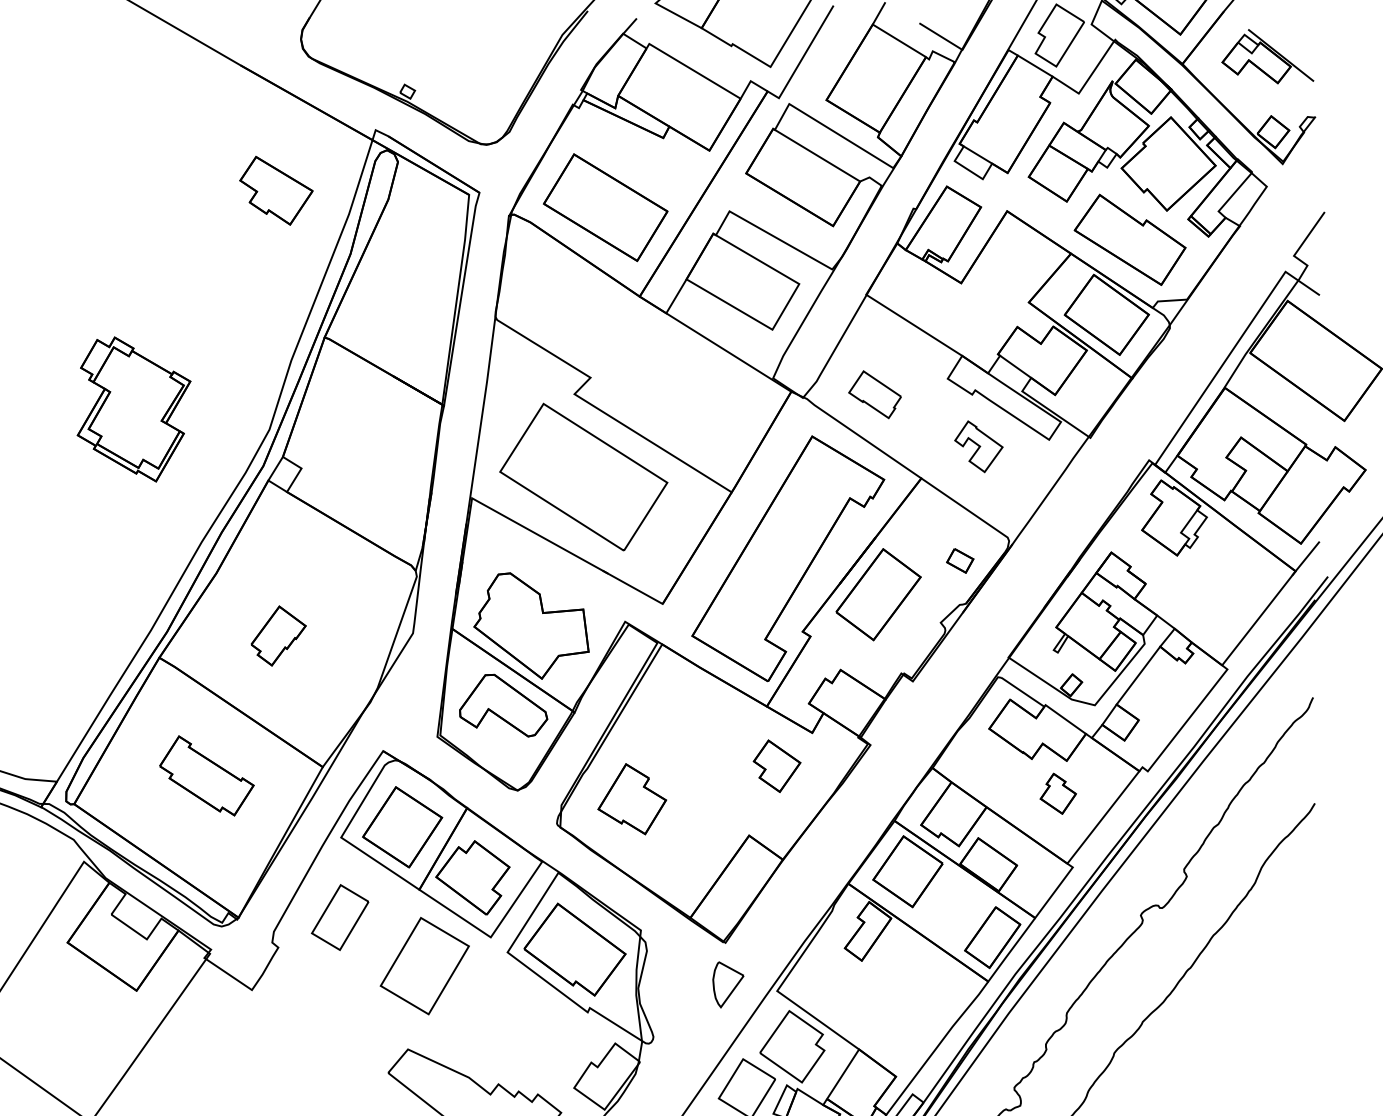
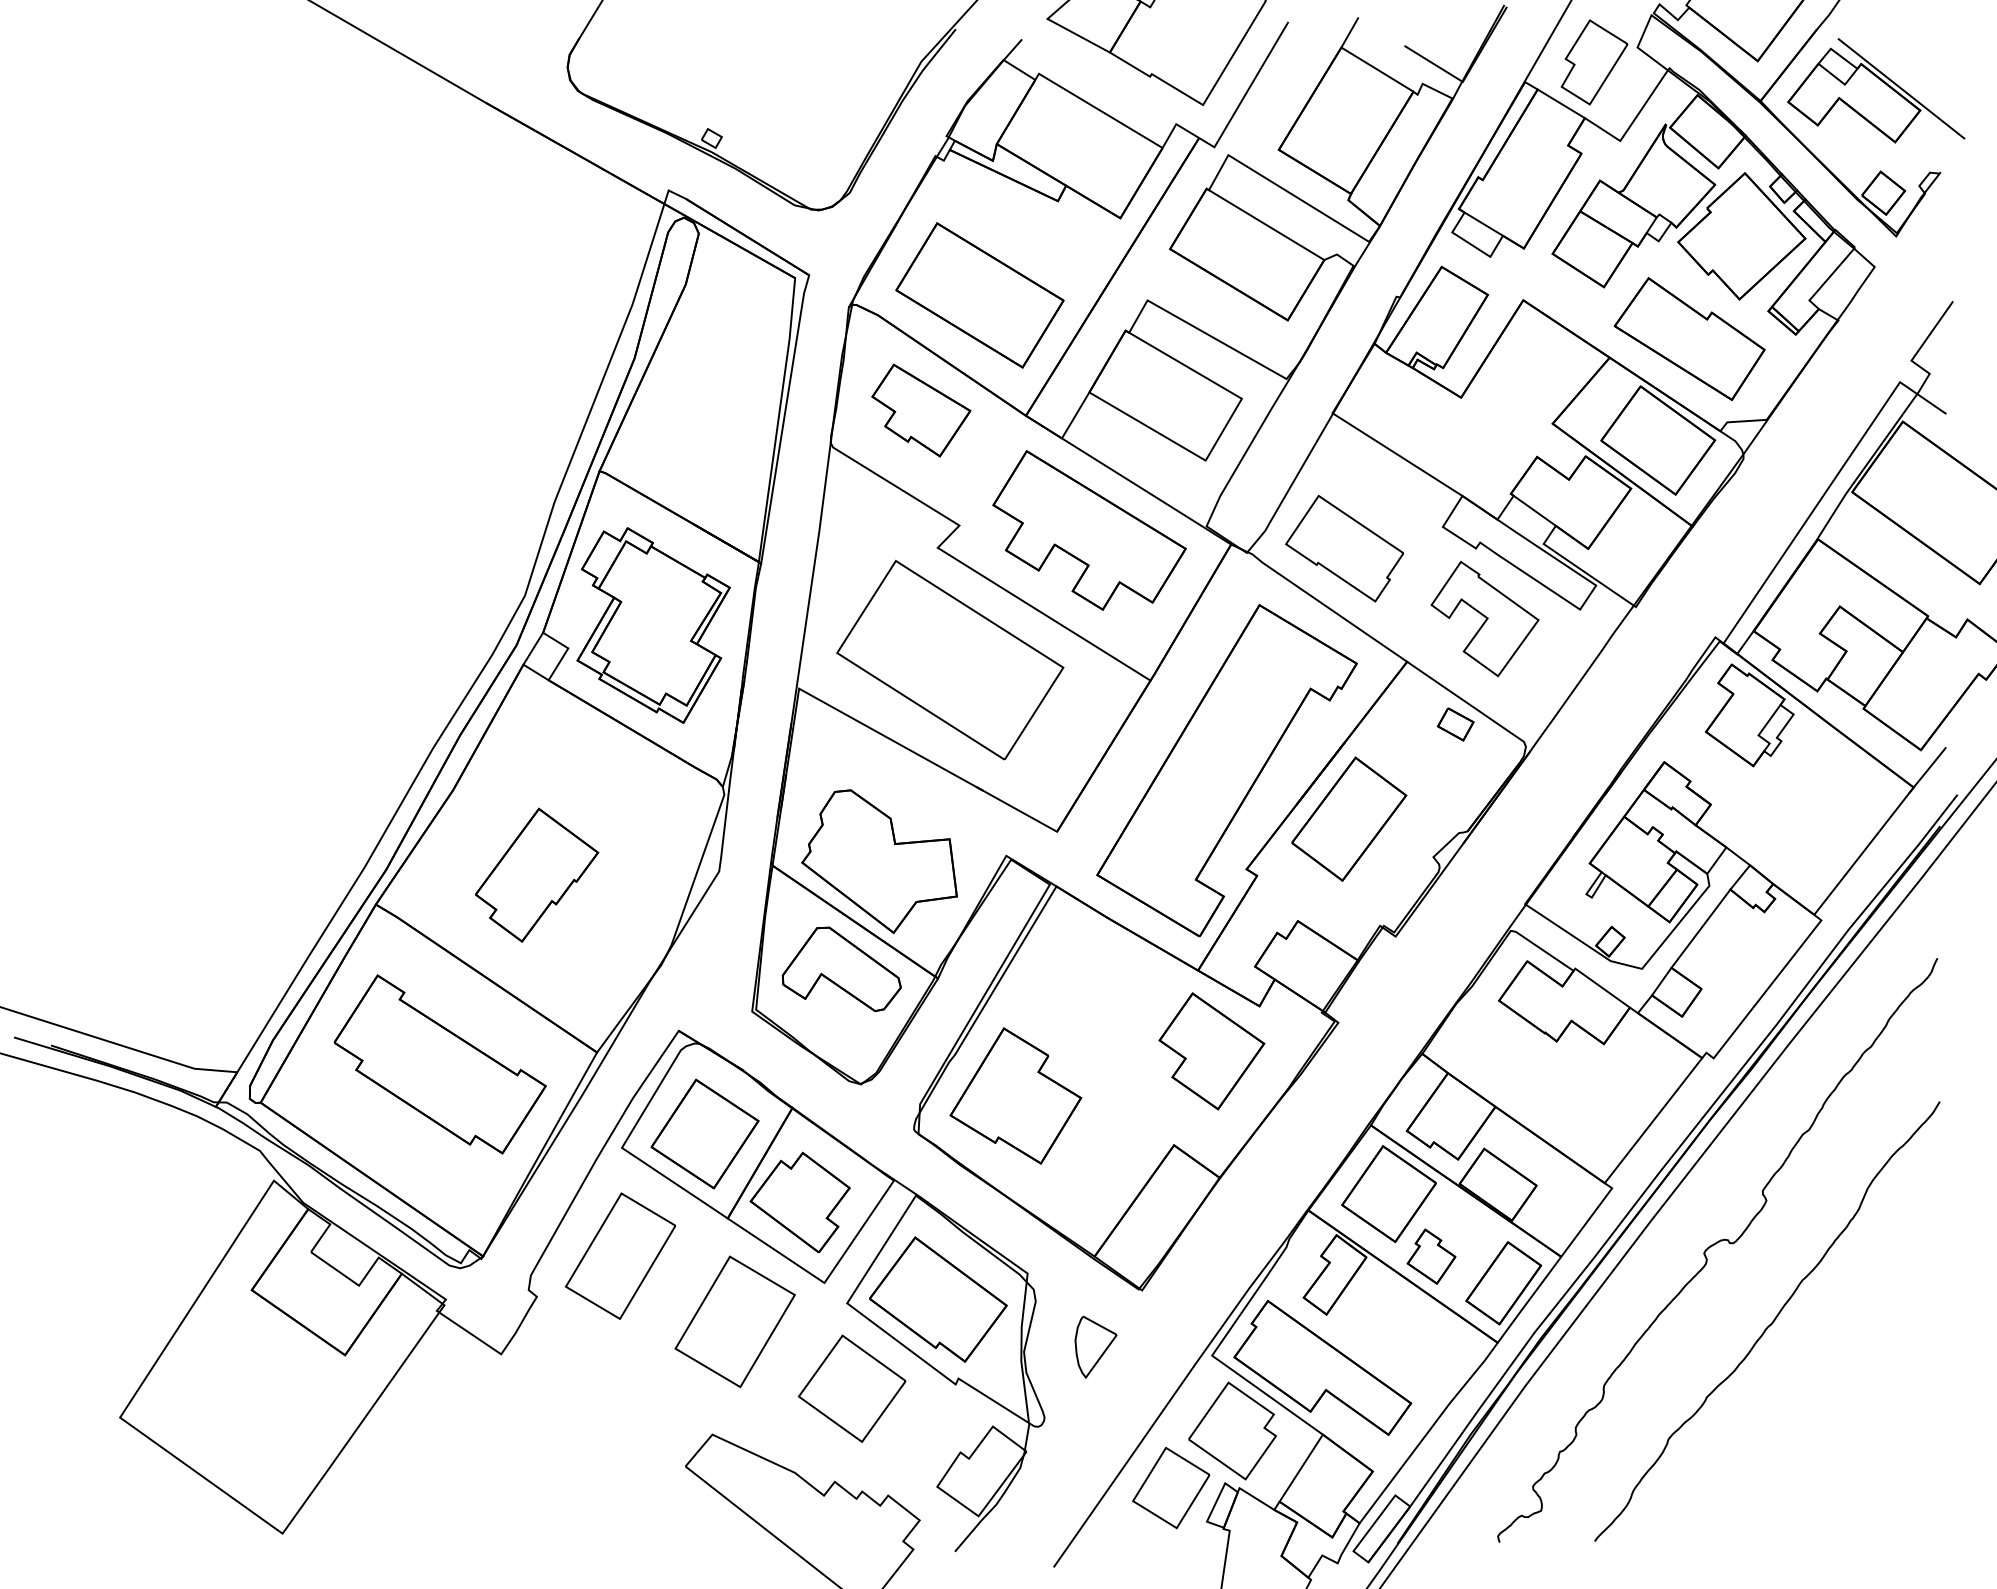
part: (1268, 56) -> (1876, 90), size x1.43
part: (276, 190) -> (921, 410), moved
part: (686, 381) -> (1089, 530), added
part: (875, 394) -> (1344, 548), size x1.67
part: (133, 409) -> (653, 625), moved
part: (978, 446) -> (1484, 618), size x1.67
part: (960, 560) -> (1455, 724), moved
part: (278, 635) -> (537, 874), size x1.67
part: (776, 766) -> (1211, 1051), size x1.67
part: (206, 775) -> (439, 1064), size x1.67
part: (1058, 793) -> (1431, 1256), moved
part: (631, 798) -> (1015, 1095), size x1.43
part: (340, 917) -> (620, 1255), size x1.43
part: (728, 984) -> (1095, 1346), moved
part: (858, 999) -> (1322, 1367), added
part: (510, 1015) -> (851, 1388), added

